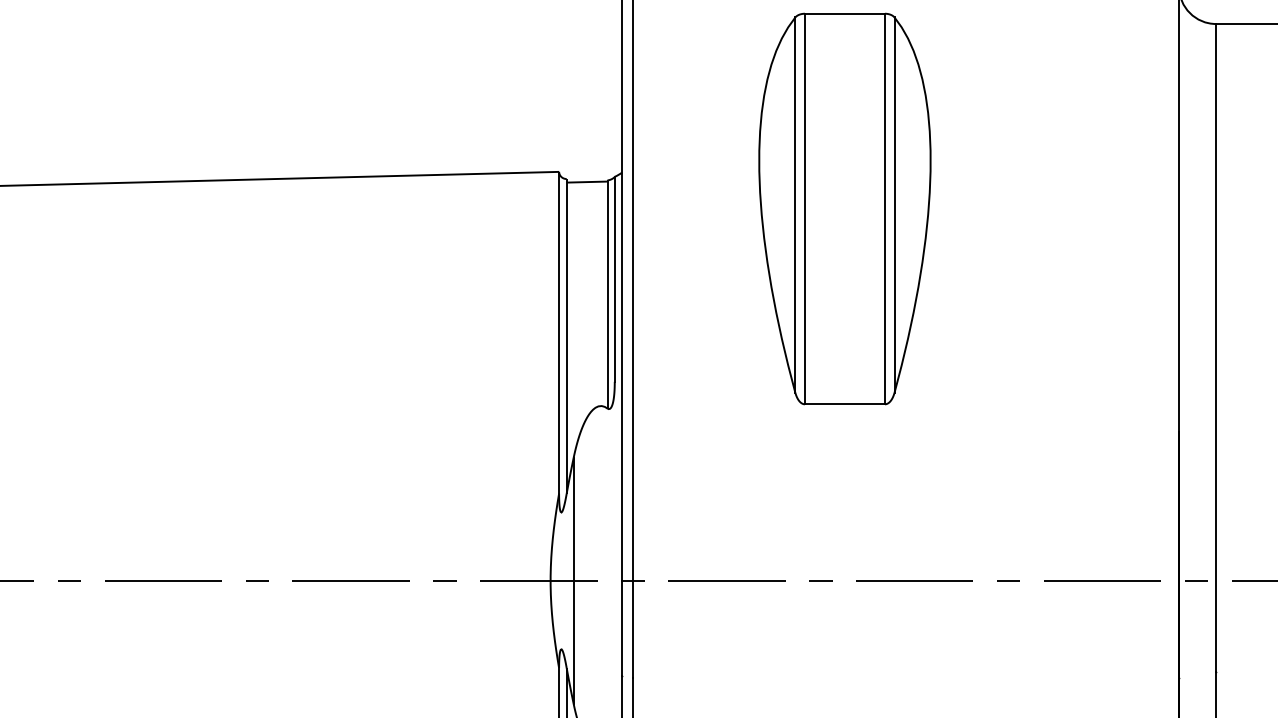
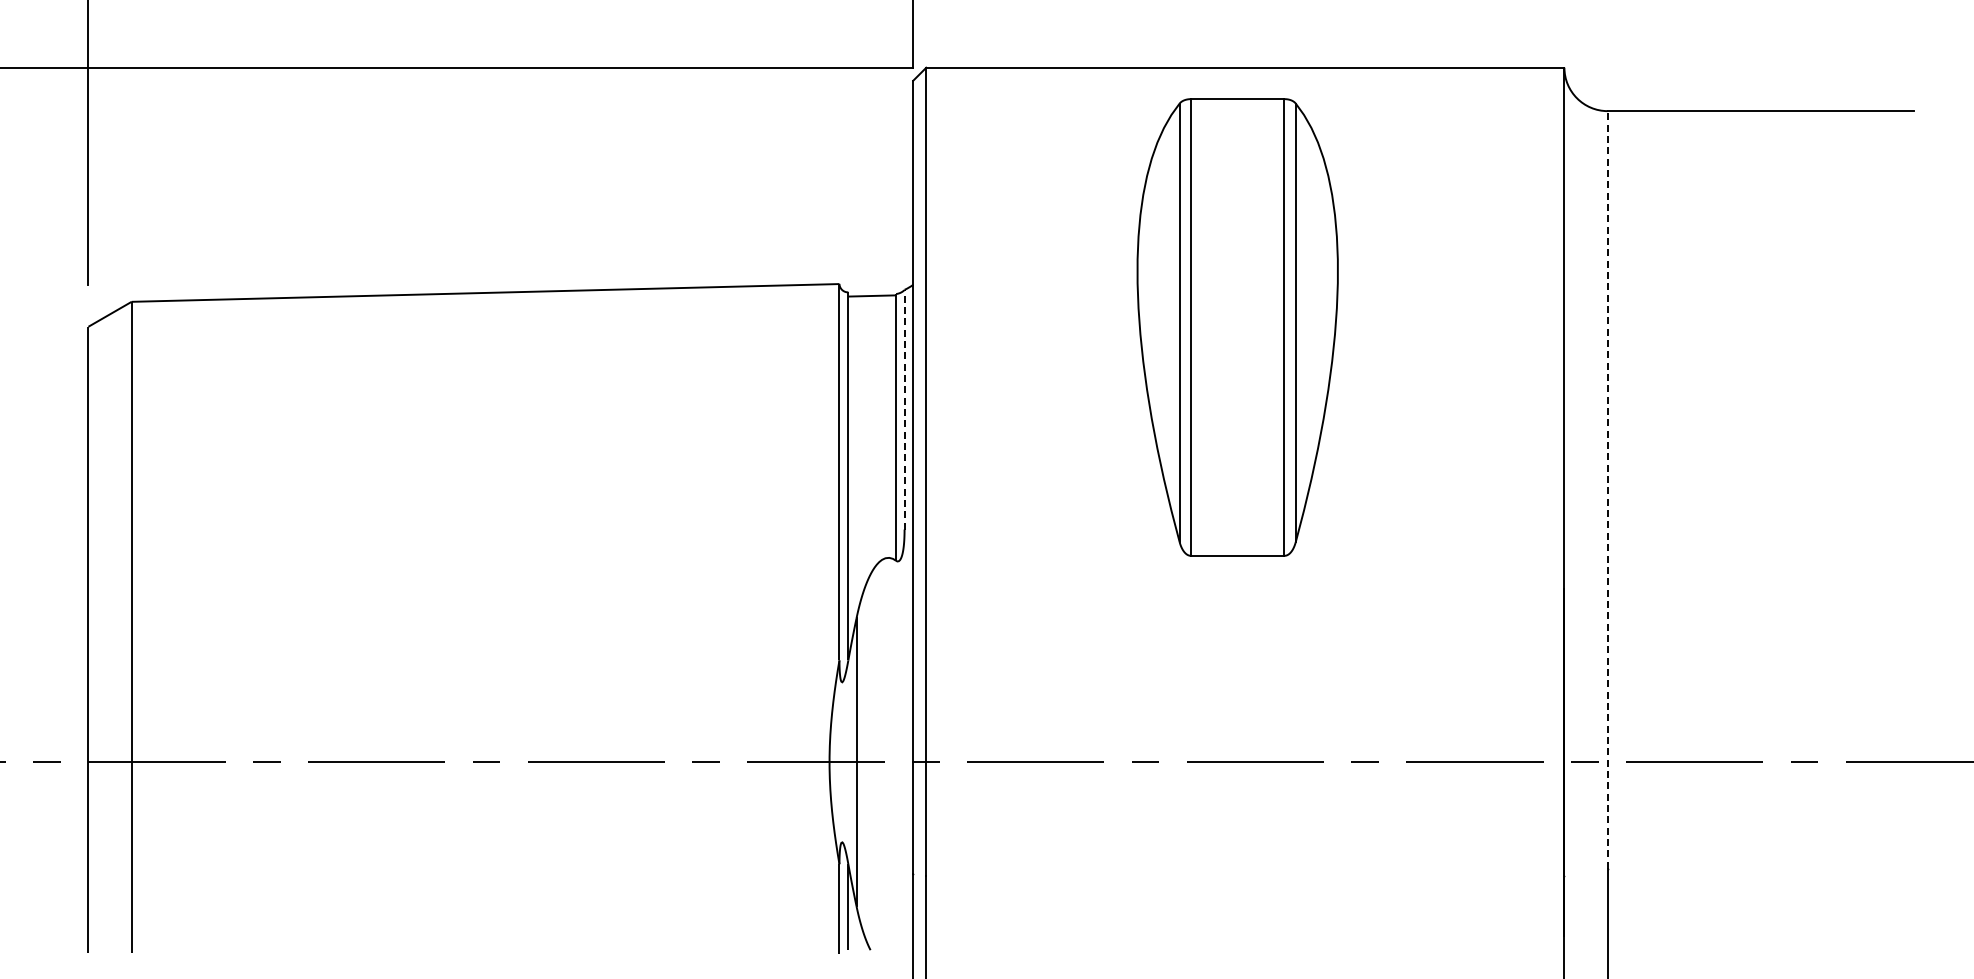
part: (844, 209) -> (1237, 327), moved
line: (614, 279) -> (904, 409), solid -> dashed
line: (1215, 347) -> (1607, 489), solid -> dashed

